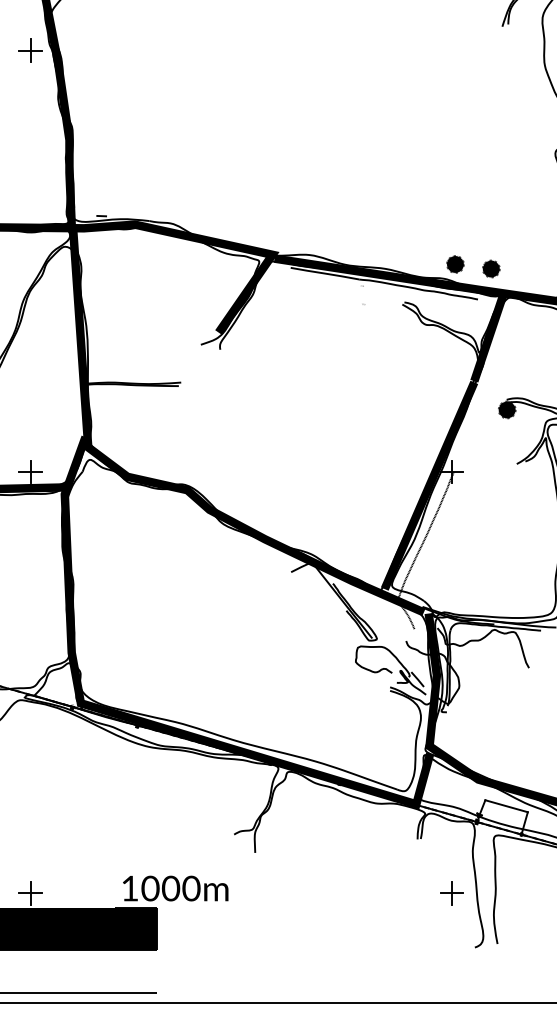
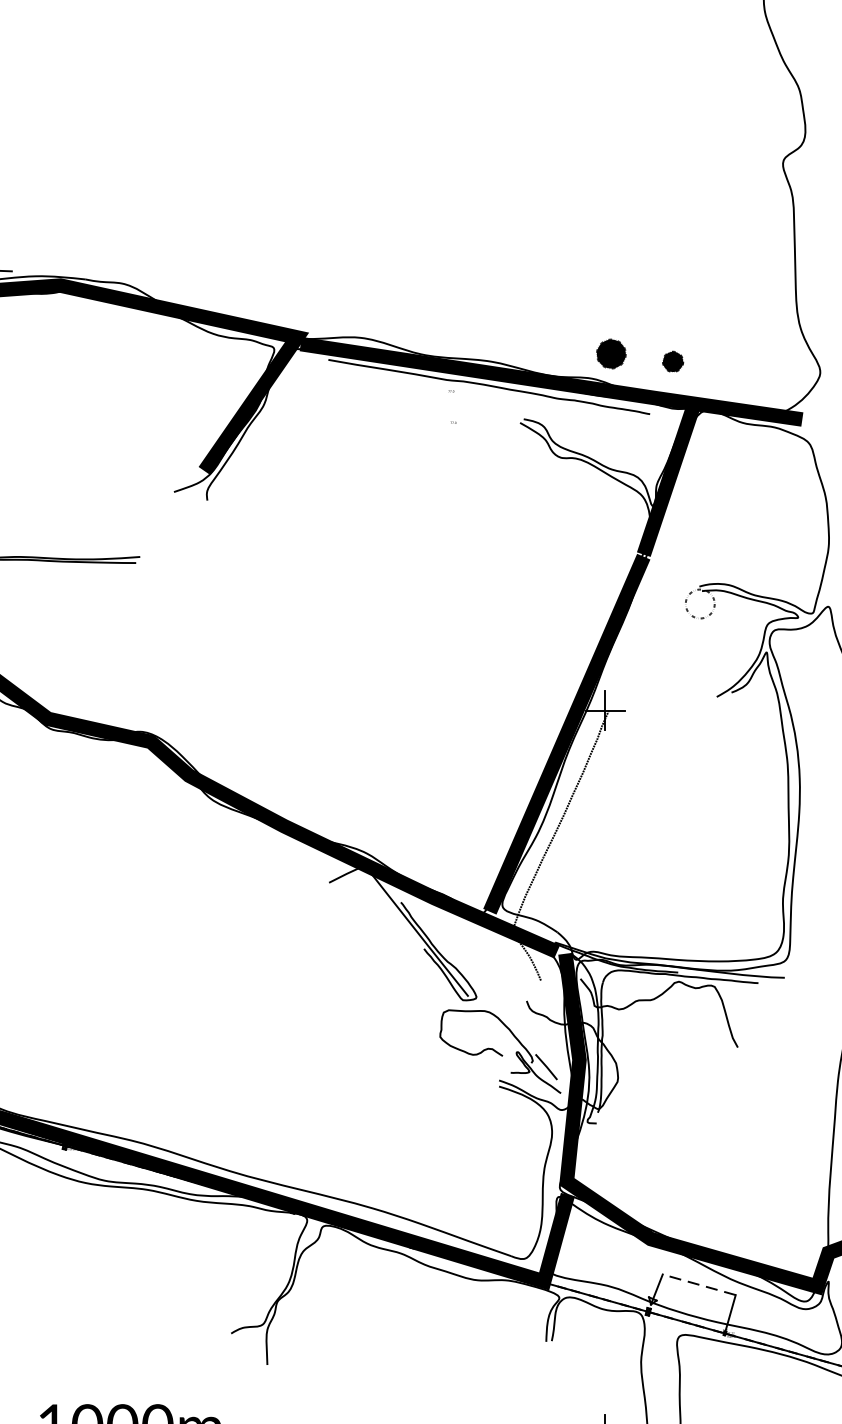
part: (491, 268) -> (673, 360), size x0.7
fill: (506, 409) -> (699, 603), removed
line: (506, 806) -> (699, 1285), solid -> dashed

